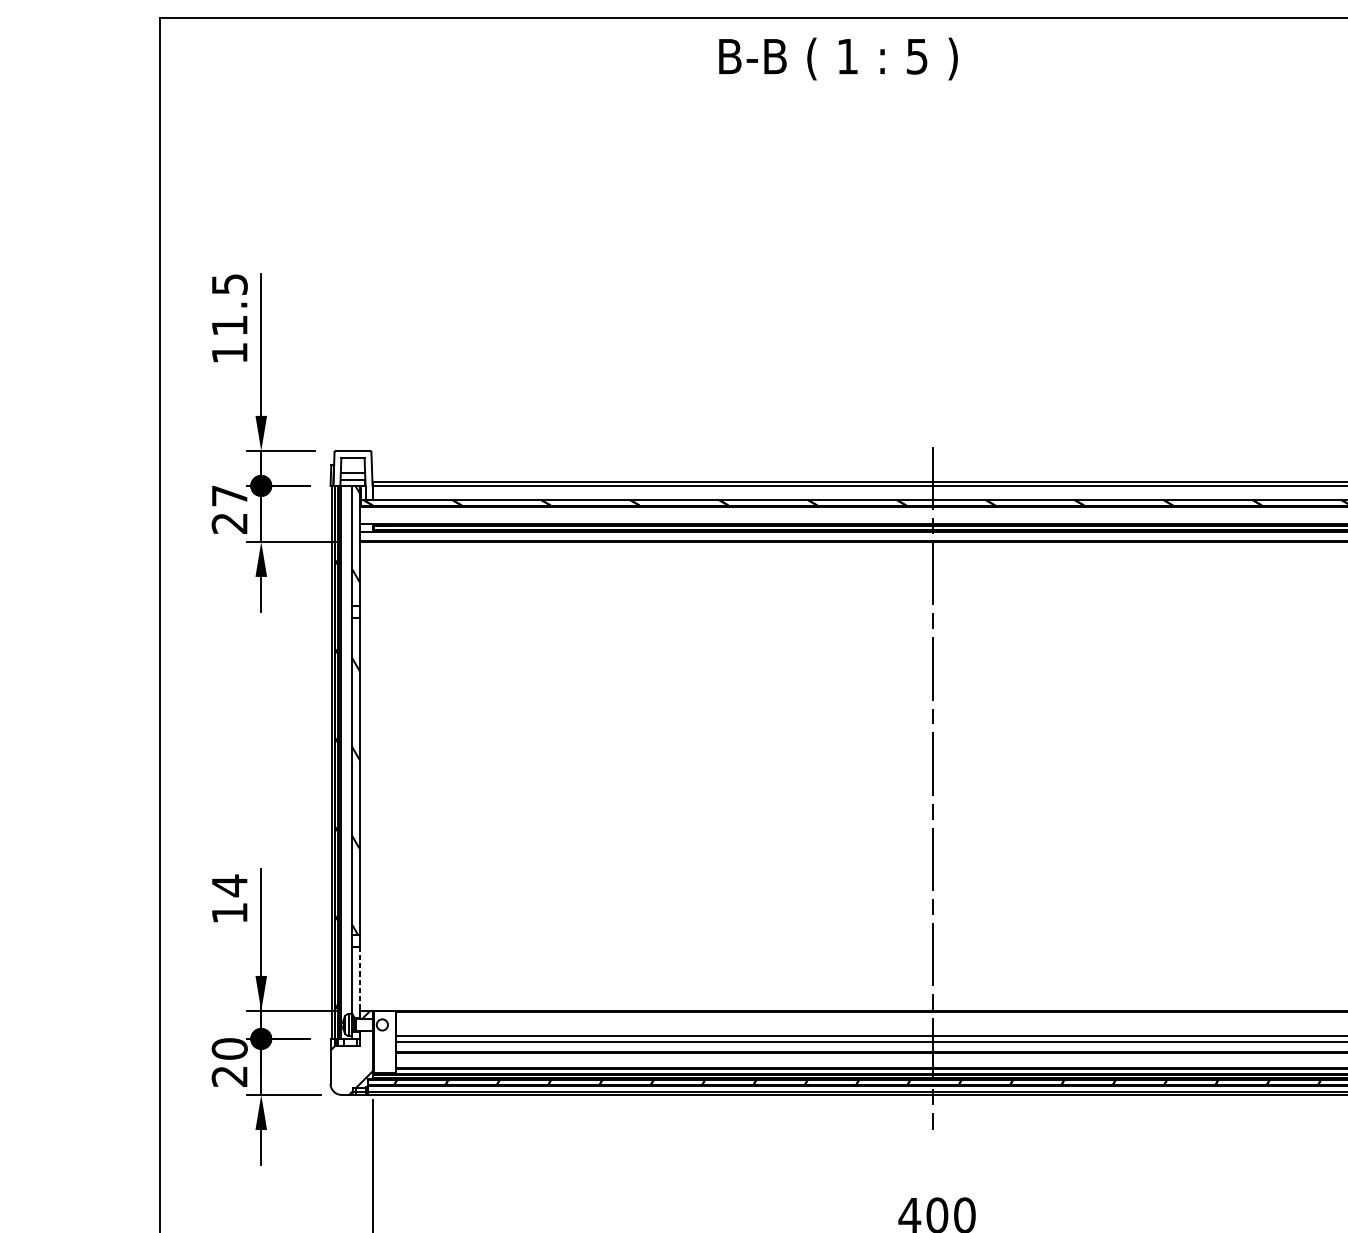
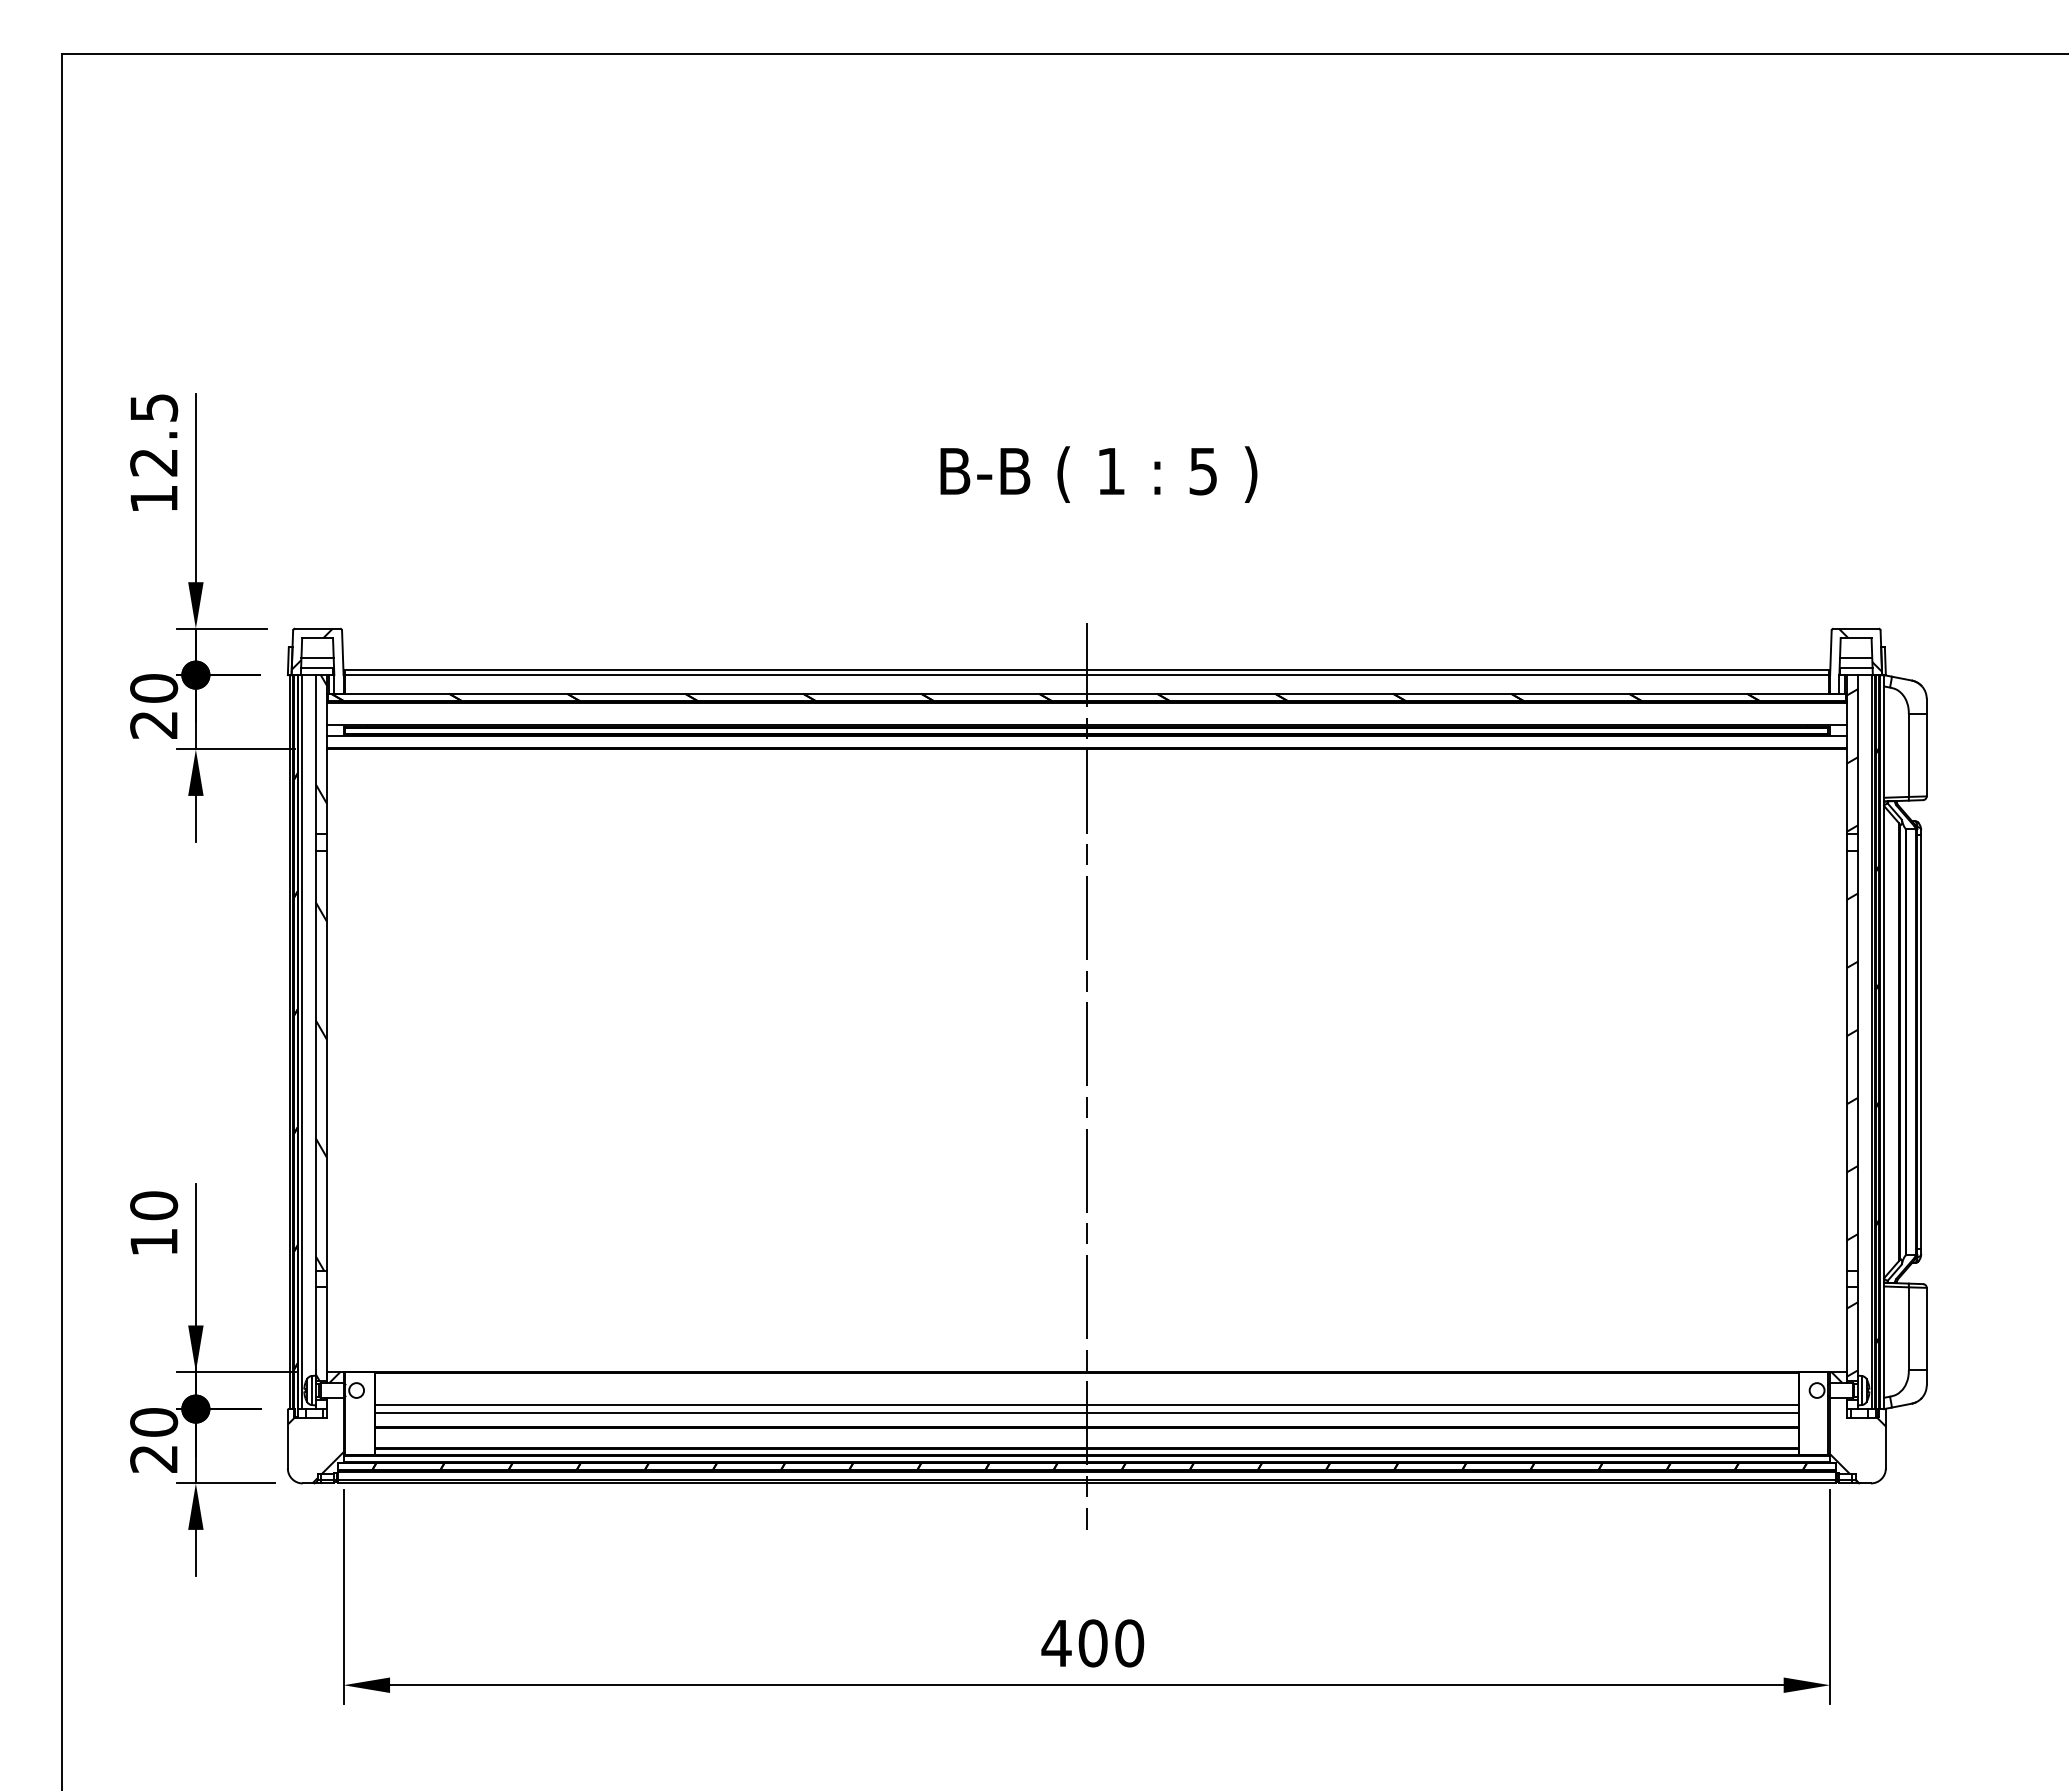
text: (838, 58) -> (1098, 474), moved
text: (229, 325) -> (153, 462), 11.5 -> 12.5
hatch: (348, 465) -> (311, 648), added
text: (230, 495) -> (154, 688), 27 -> 20
text: (230, 885) -> (154, 1205), 14 -> 10
line: (359, 982) -> (326, 1334), dashed -> solid

